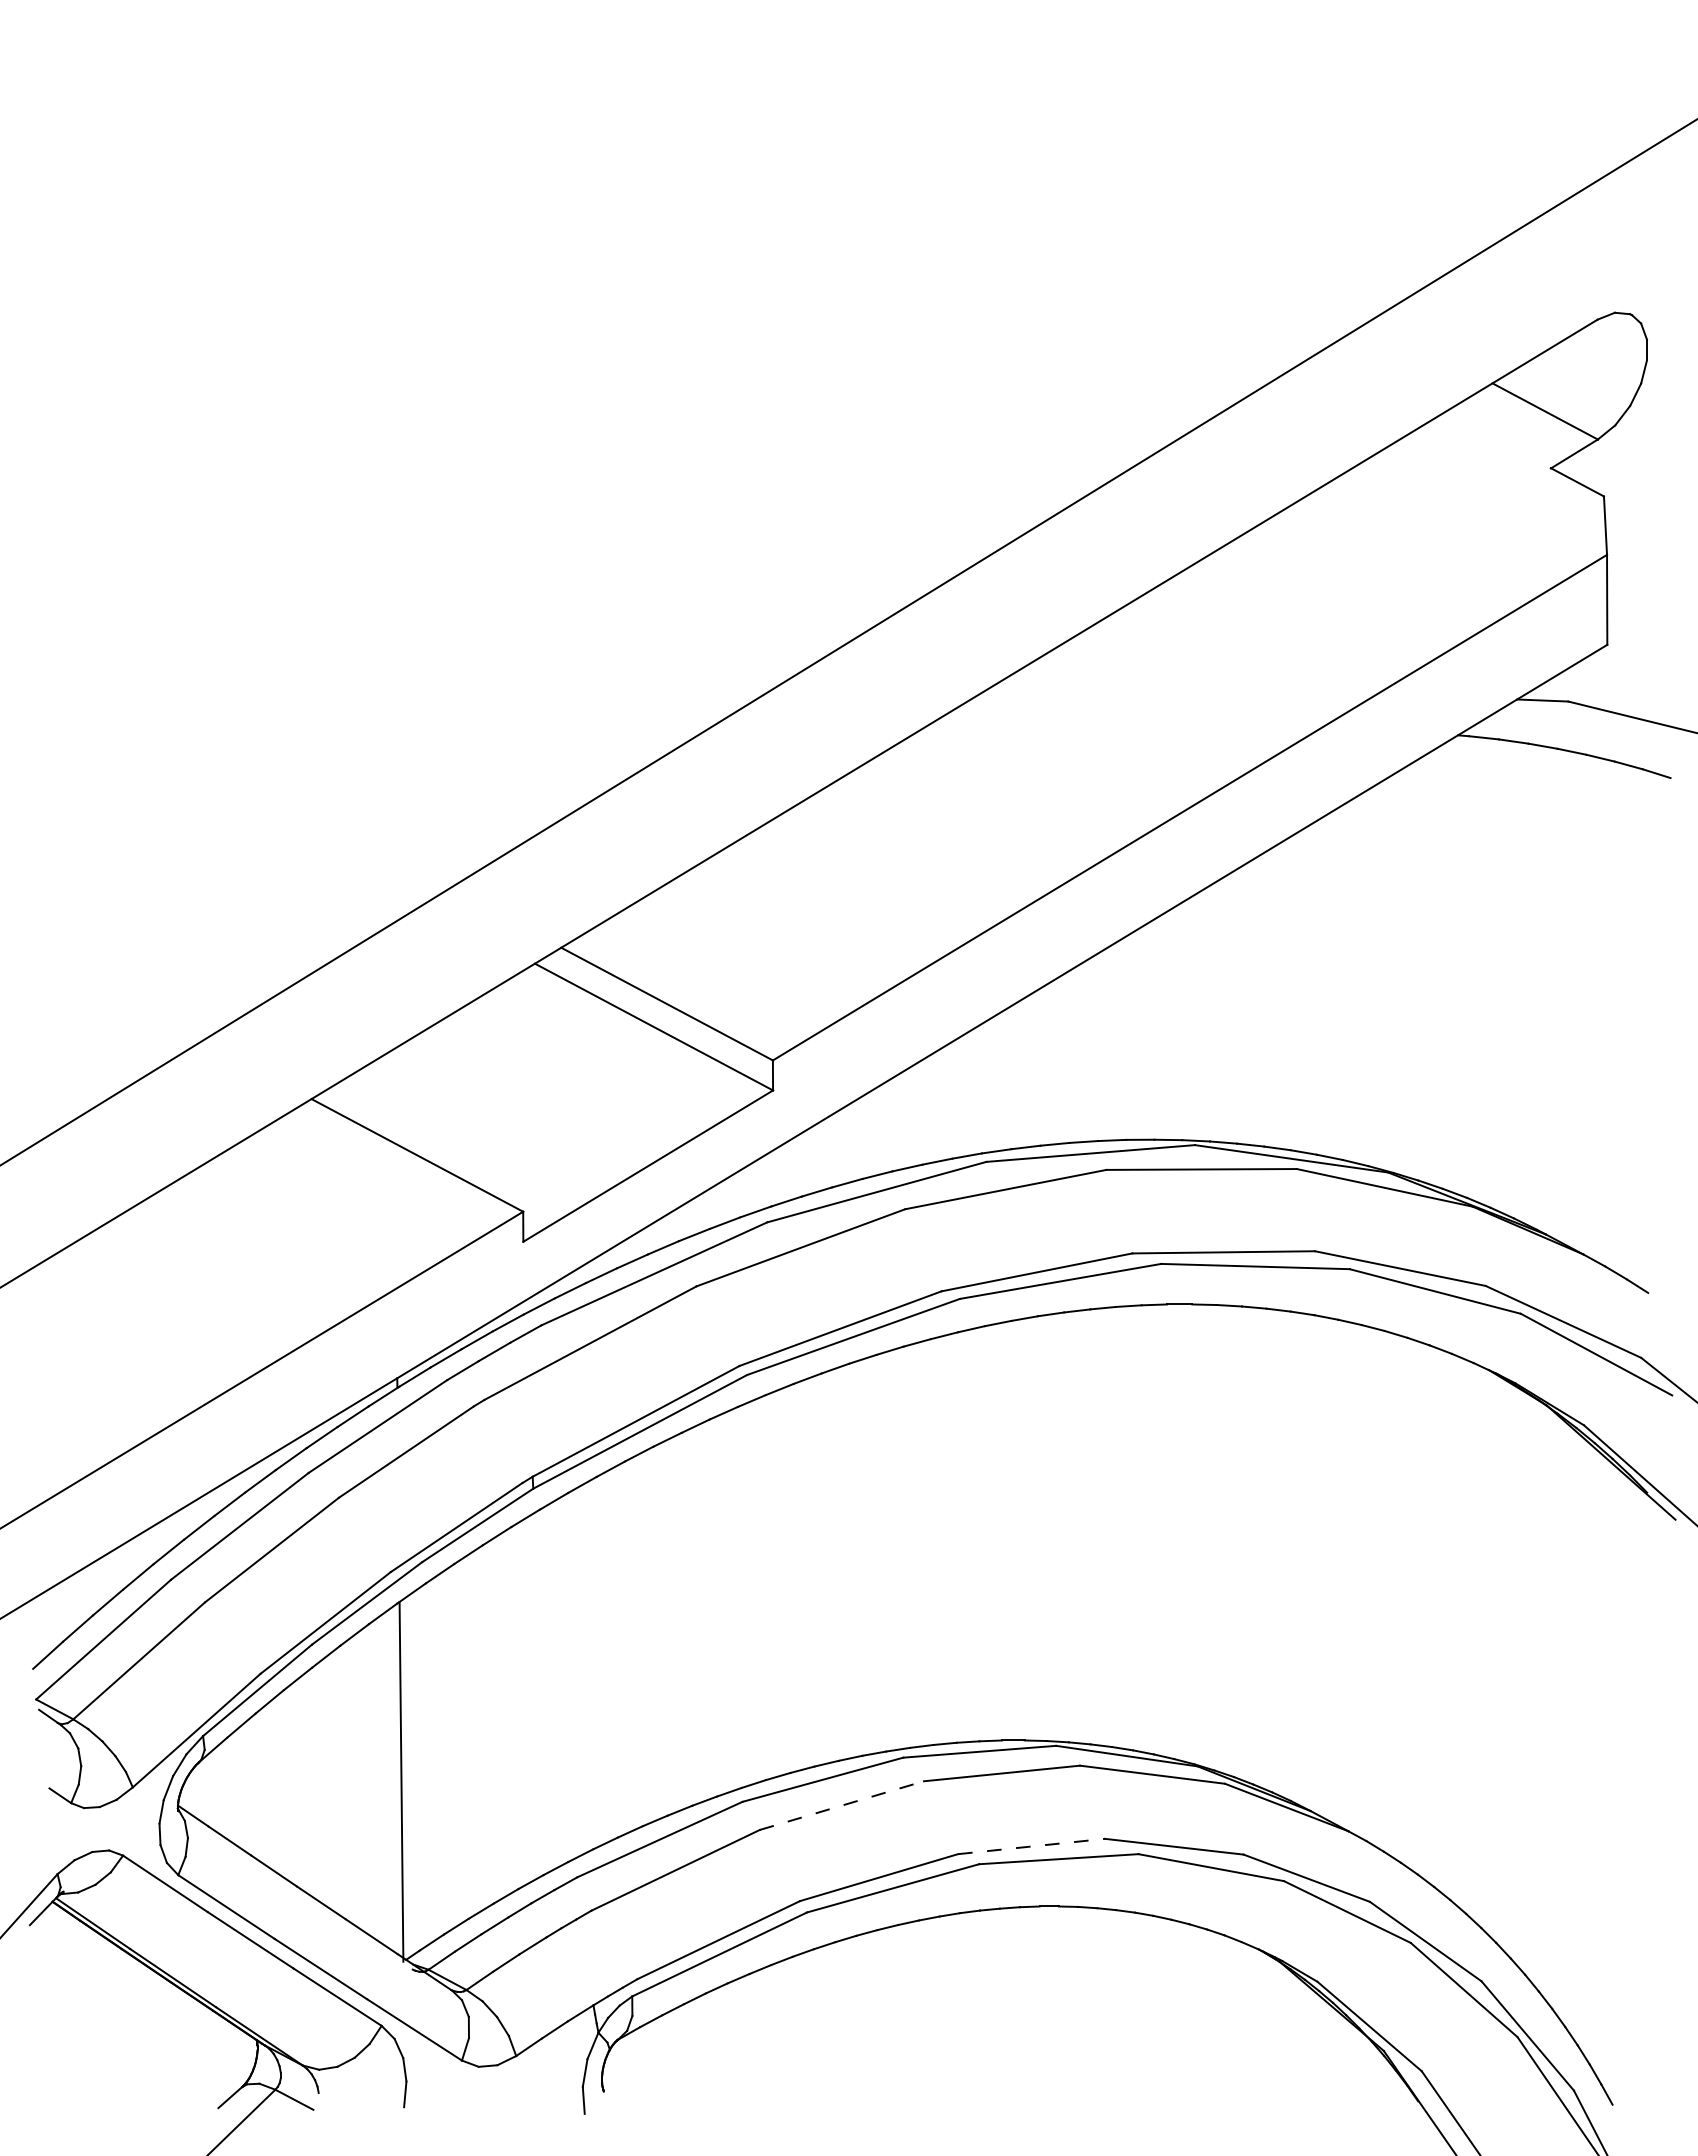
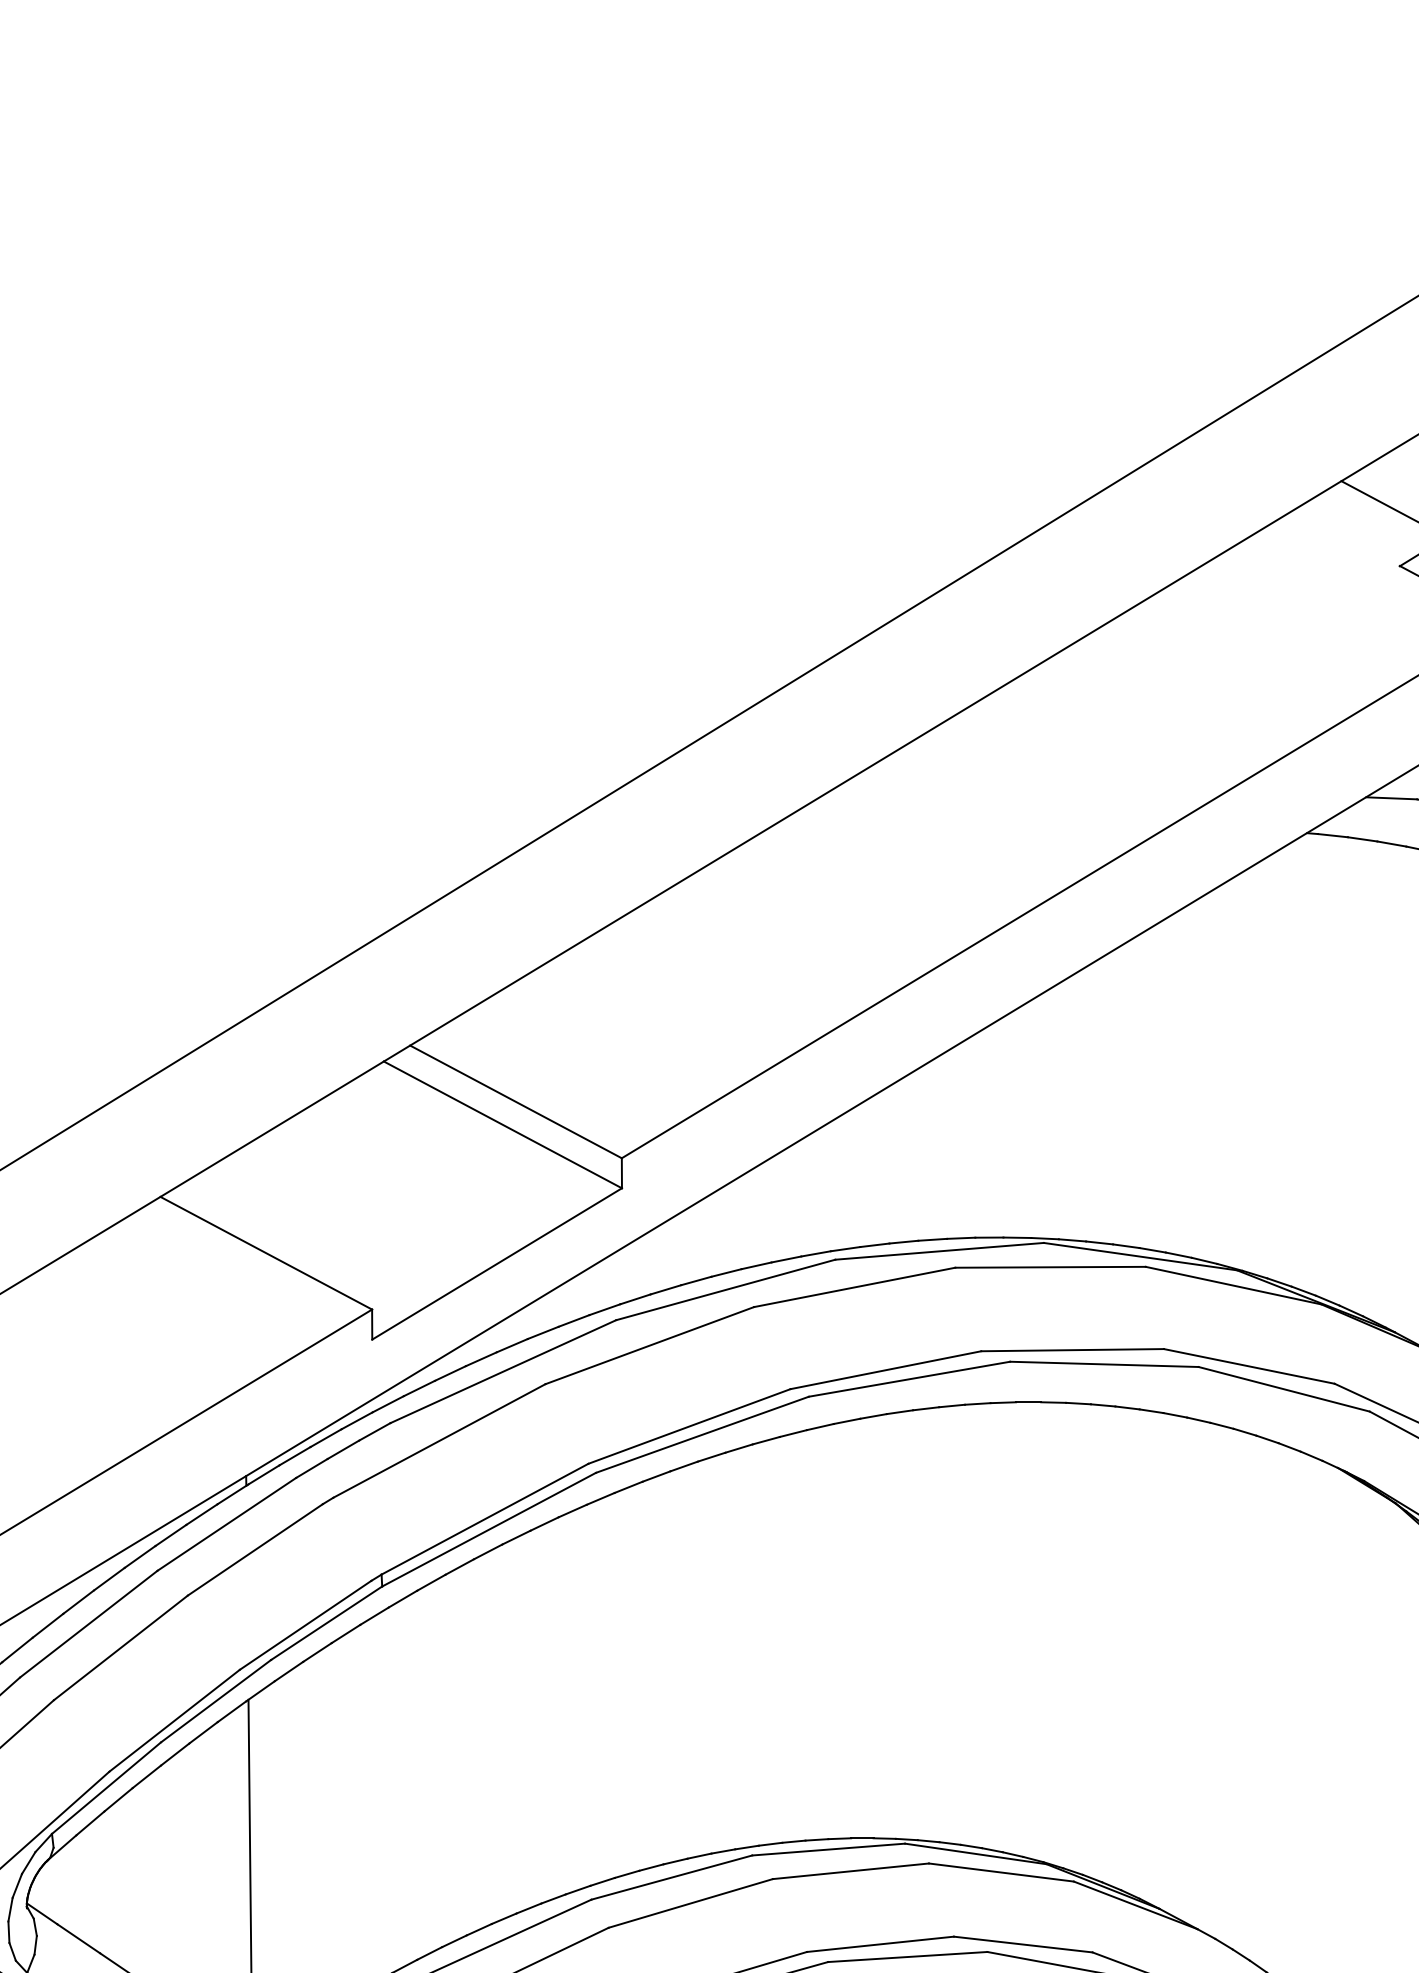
line: (841, 1805) -> (690, 1903), dashed -> solid
line: (1031, 1846) -> (880, 1944), dashed -> solid

